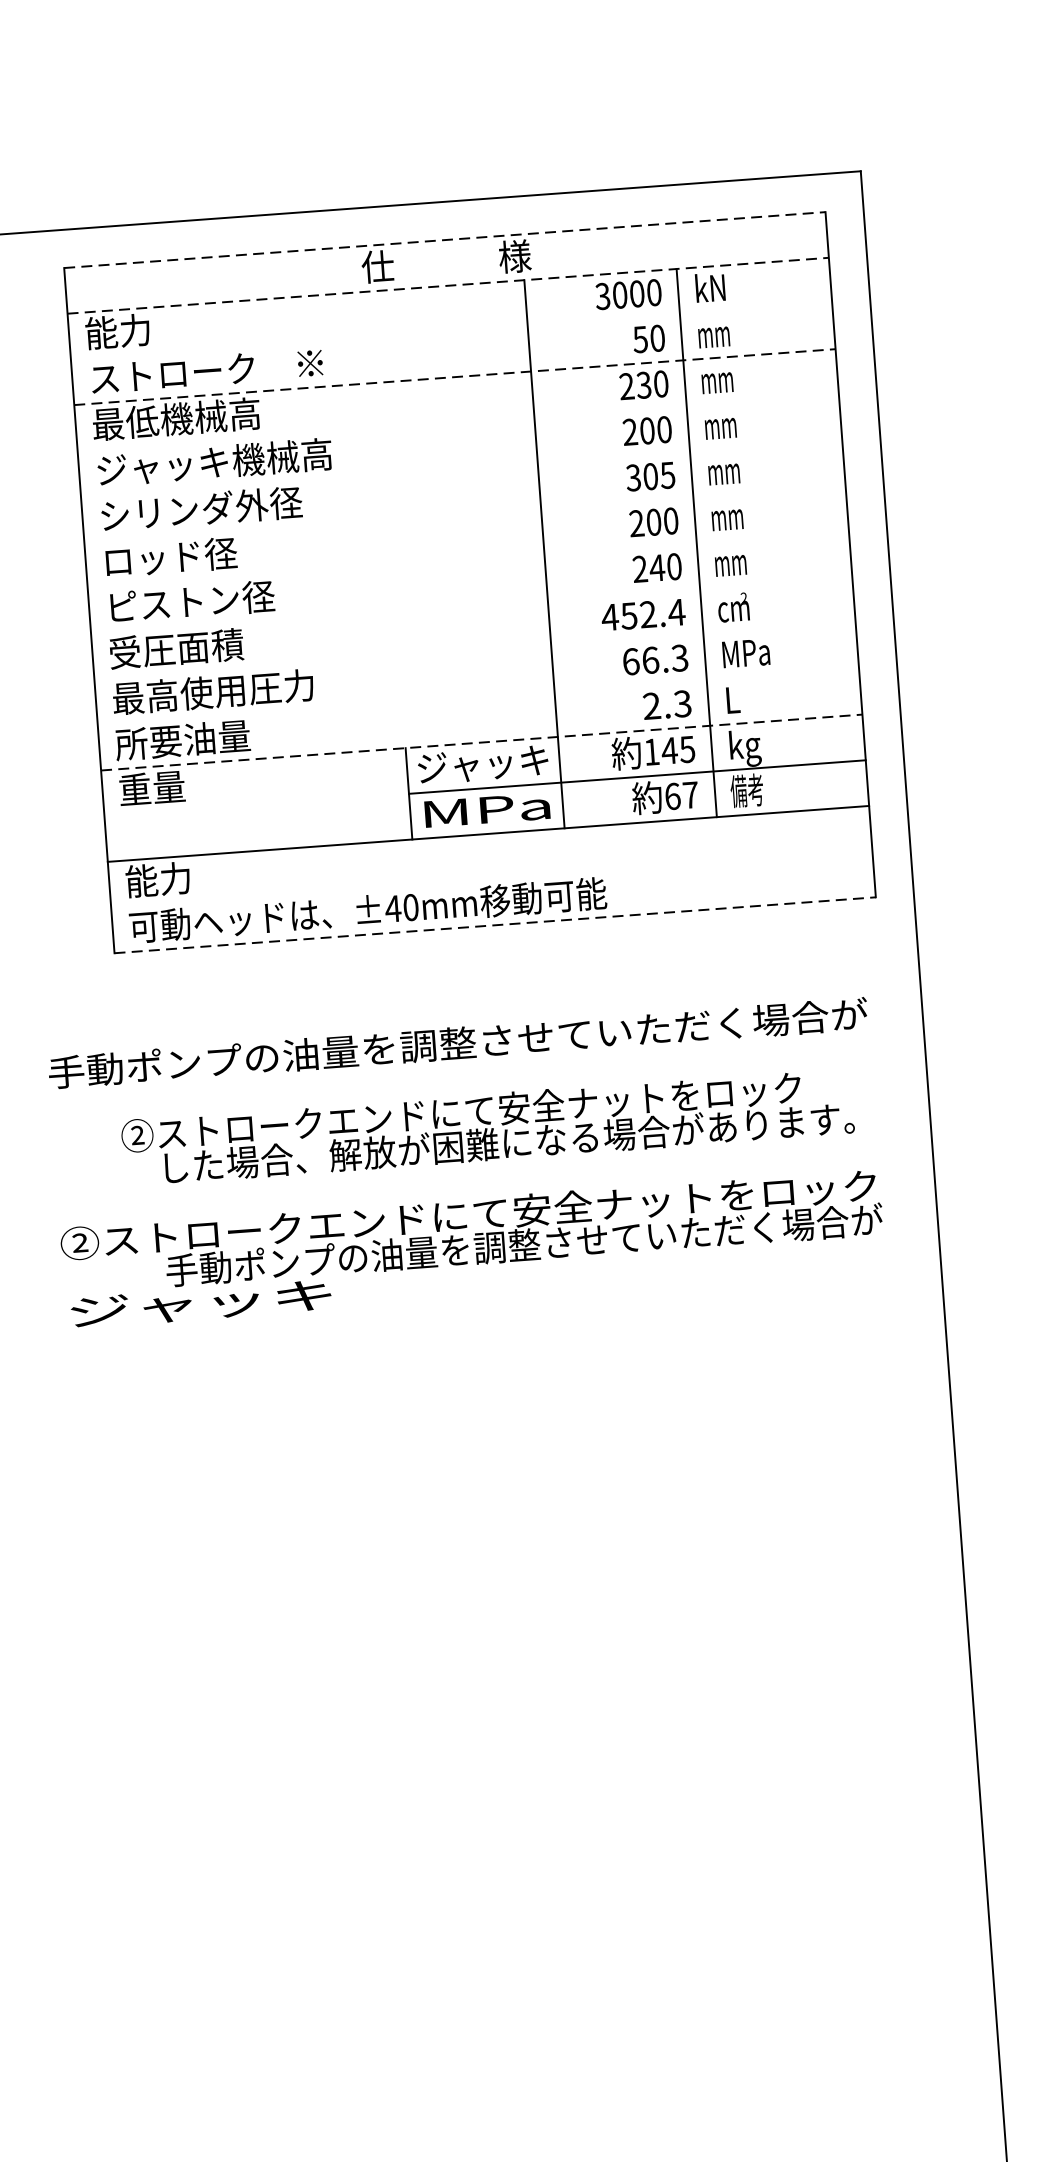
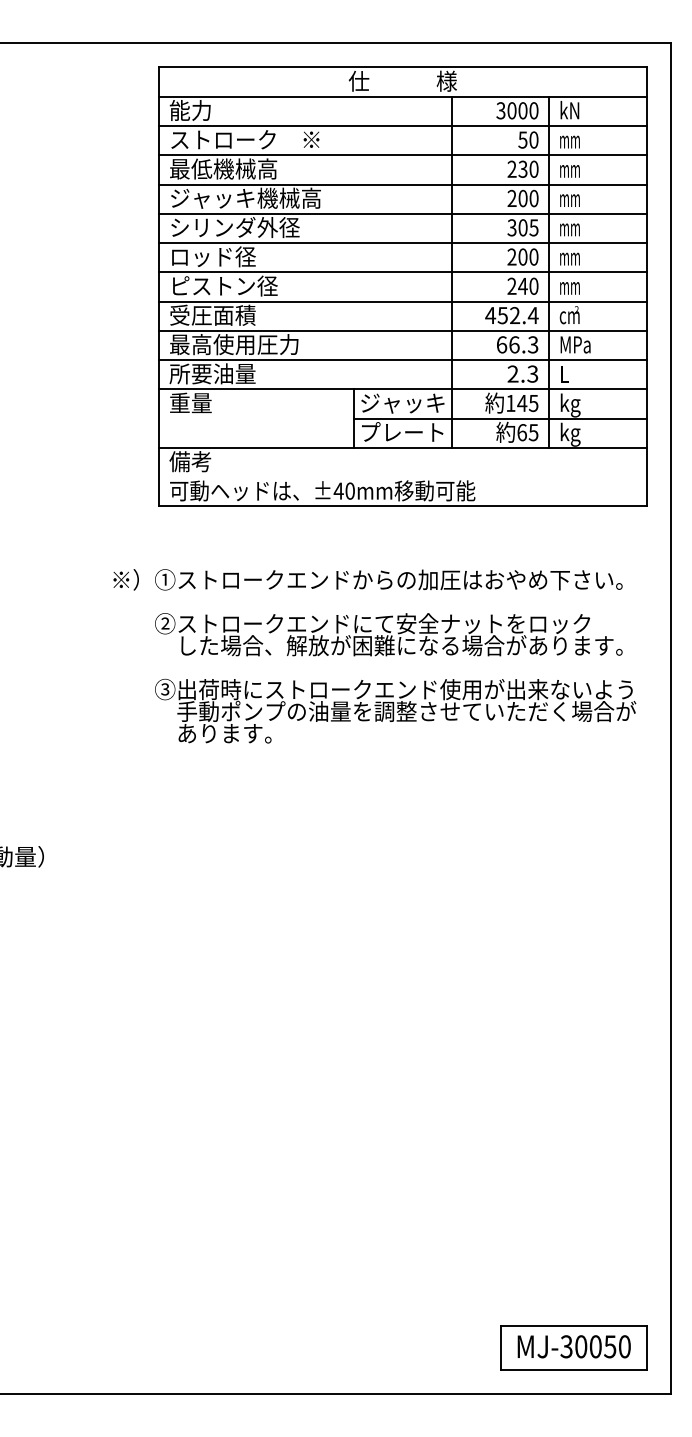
line: (444, 240) -> (402, 67), dashed -> solid
line: (447, 285) -> (402, 96), dashed -> solid
line: (450, 332) -> (402, 126), added
line: (454, 377) -> (402, 155), dashed -> solid
line: (457, 422) -> (402, 184), added
line: (460, 468) -> (402, 213), added
line: (464, 514) -> (402, 243), added
line: (467, 560) -> (402, 272), added
line: (470, 605) -> (402, 301), added
line: (474, 650) -> (402, 330), added
line: (477, 697) -> (402, 360), added
line: (481, 742) -> (402, 389), dashed -> solid
text: (746, 792) -> (569, 433), 備考 -> kg
text: (690, 794) -> (533, 432), 67 -> 65
text: (485, 808) -> (402, 431), MPa -> プレート
text: (158, 879) -> (190, 461), 能力 -> 備考
line: (494, 925) -> (402, 506), dashed -> solid
text: (457, 1042) -> (373, 579), 手動ポンプの油量を調整させていただく場合が -> ※）①ストロークエンドからの加圧はおやめ下さい。
text: (468, 1214) -> (372, 689), ②ストロークエンドにて安全ナットをロック -> ③出荷時にストロークエンド使用が出来ないよう
text: (200, 1304) -> (197, 734), ジャッキ -> あります。

